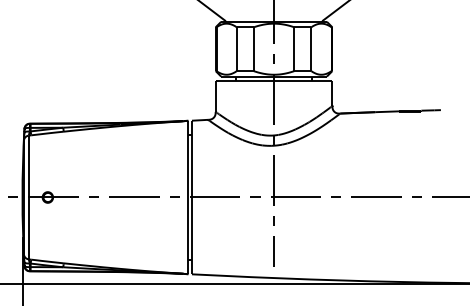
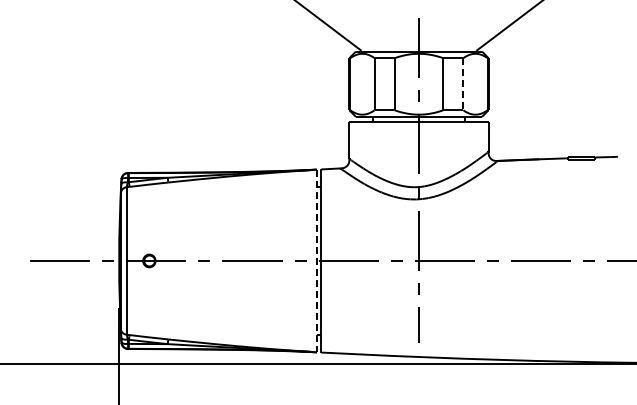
line: (311, 49) -> (463, 84), solid -> dashed
line: (188, 197) -> (316, 261), solid -> dashed

